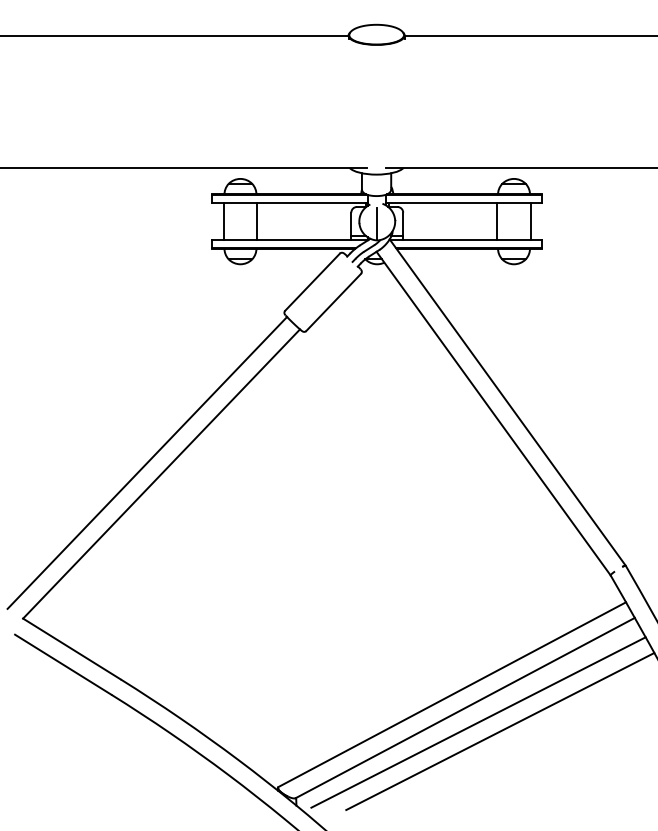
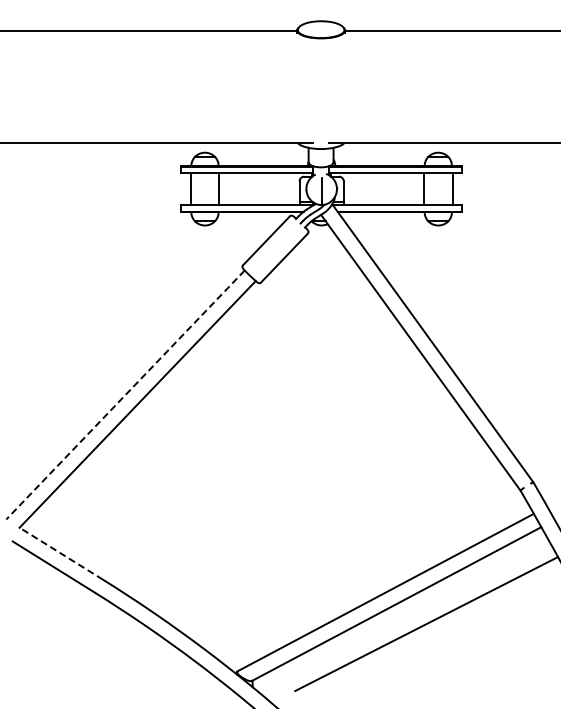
line: (147, 463) -> (125, 395), solid -> dashed
line: (71, 648) -> (60, 553), solid -> dashed
line: (477, 722) -> (407, 616), removed

